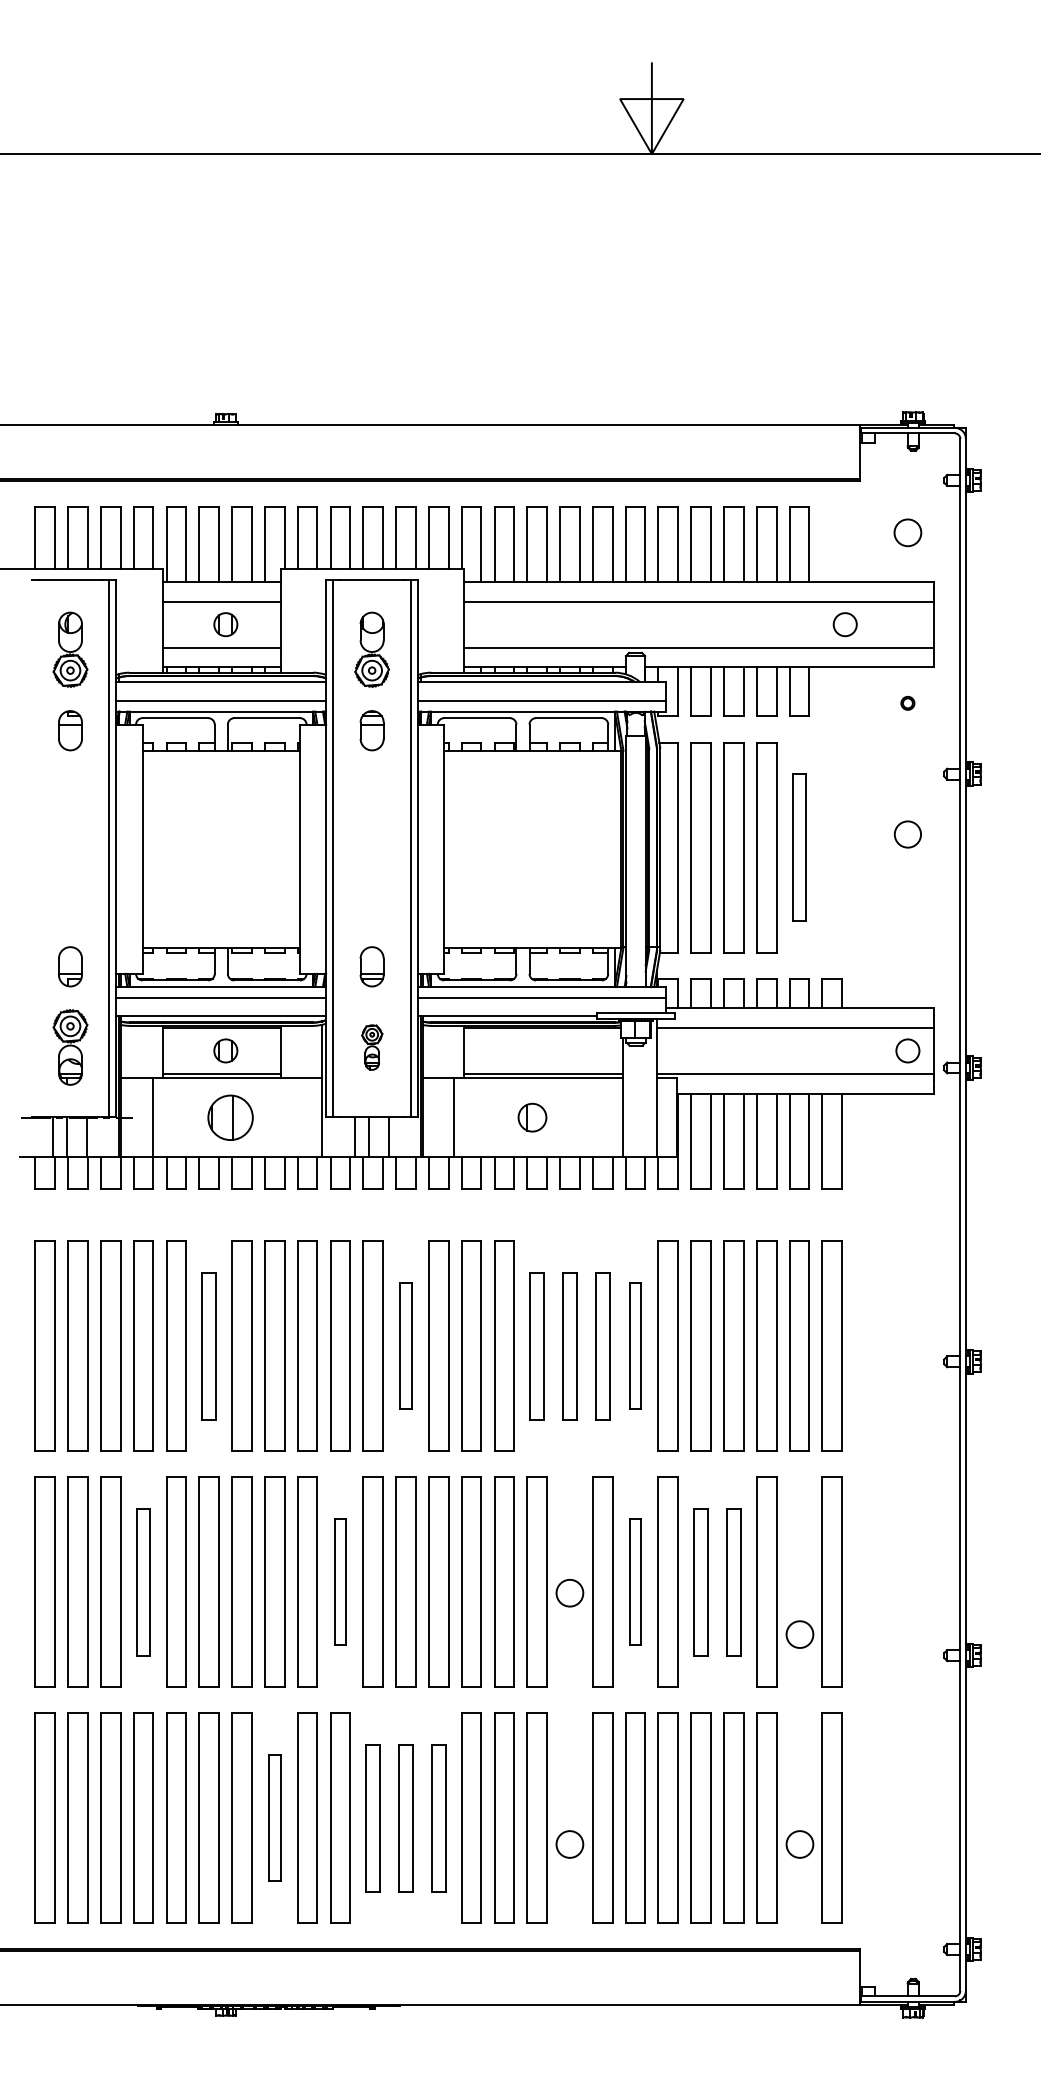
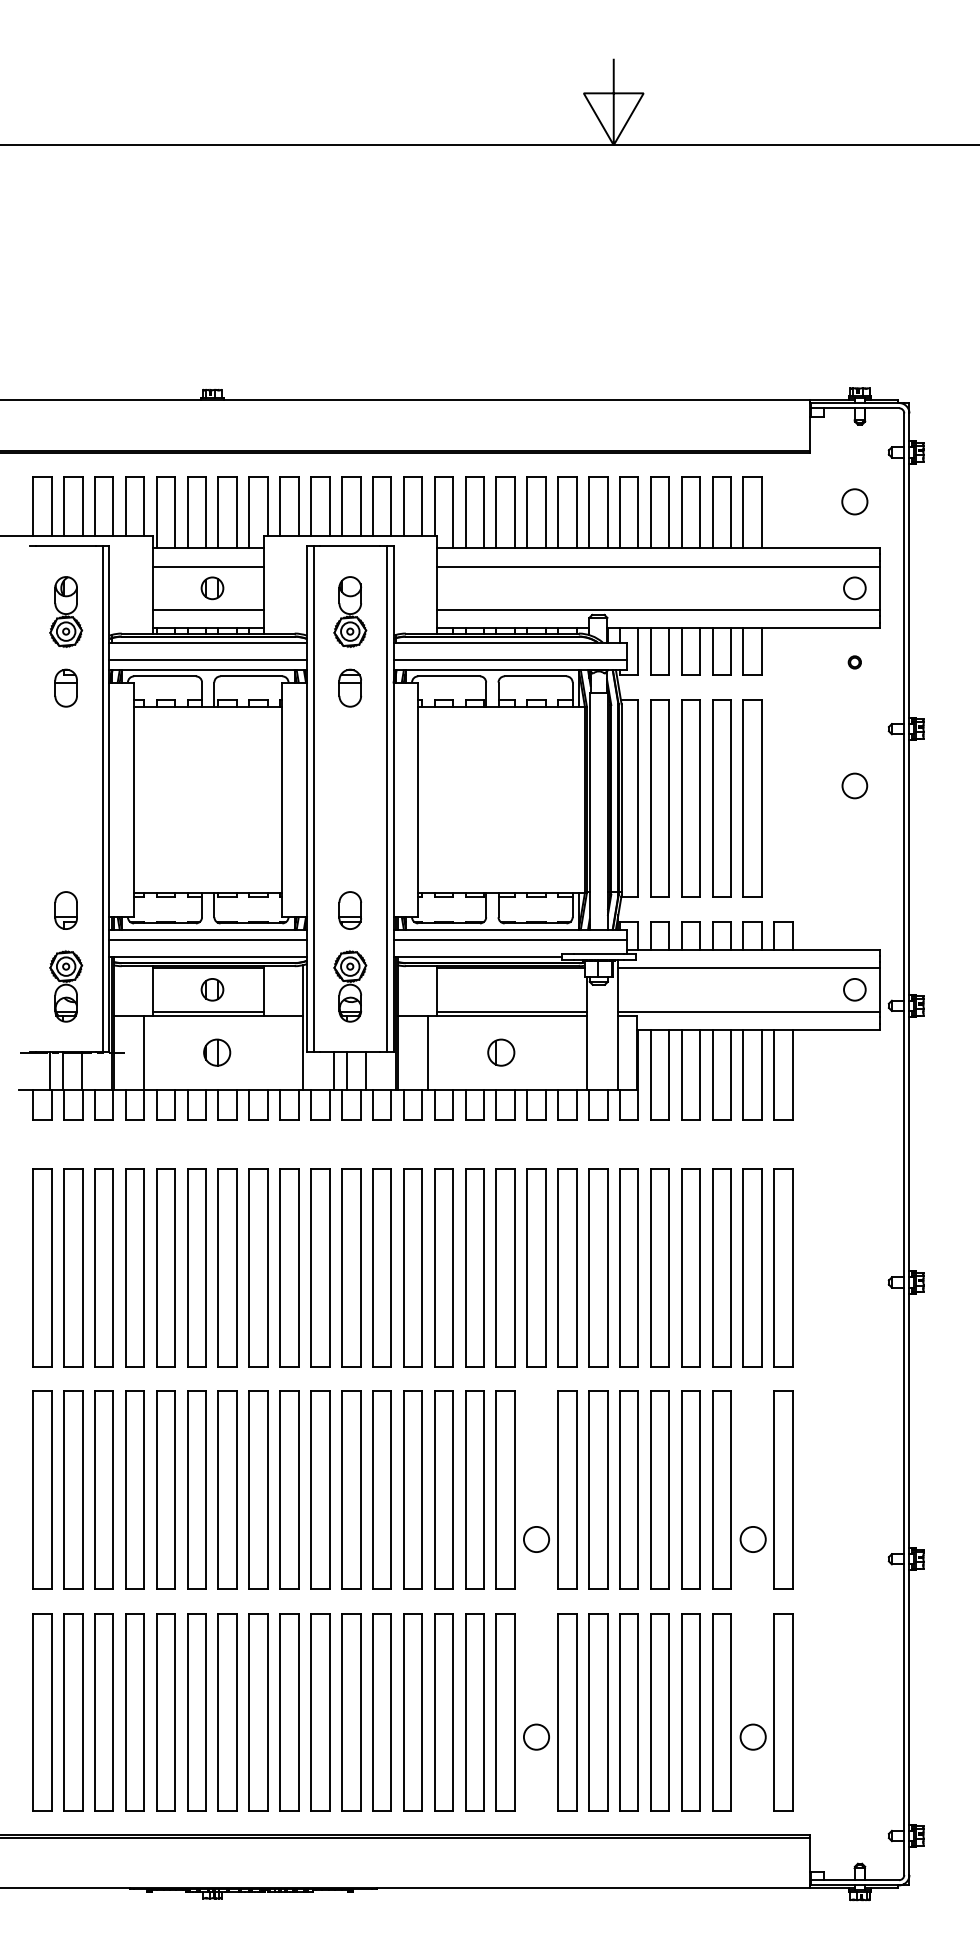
circle: (844, 624) -> (854, 588), moved
part: (799, 847) -> (752, 798), size x1.43
part: (372, 1047) -> (350, 986), size x1.67
part: (231, 1117) -> (217, 1052), size x0.62
part: (208, 1345) -> (196, 1267), size x1.43
part: (405, 1345) -> (381, 1267), size x1.67
part: (536, 1345) -> (505, 1267), size x1.43
part: (569, 1345) -> (536, 1267), size x1.43
part: (602, 1345) -> (567, 1267), size x1.43
part: (635, 1345) -> (598, 1267), size x1.67
part: (143, 1581) -> (134, 1489), size x1.43
part: (340, 1581) -> (320, 1489), size x1.67
part: (635, 1581) -> (598, 1489), size x1.67
part: (700, 1581) -> (659, 1489), size x1.43
part: (733, 1581) -> (690, 1489), size x1.43
circle: (569, 1593) -> (536, 1539), moved
part: (274, 1818) -> (258, 1712), size x1.67
part: (373, 1818) -> (351, 1712), size x1.43
part: (405, 1818) -> (381, 1712), size x1.43
part: (438, 1818) -> (412, 1712), size x1.43

